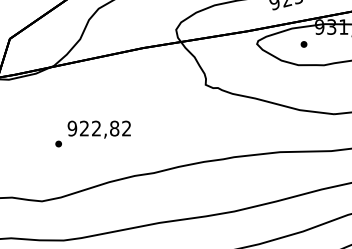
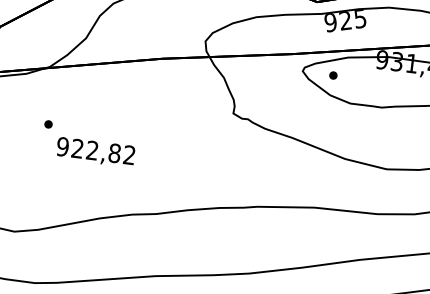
part: (303, 44) -> (332, 75), moved
part: (58, 143) -> (48, 123), moved

